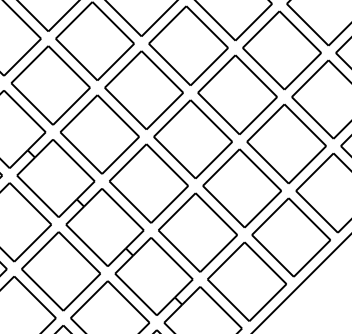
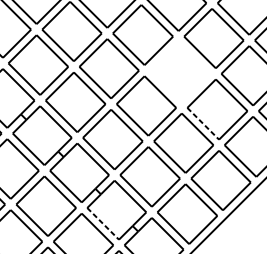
part: (237, 94) -> (180, 71), removed
line: (267, 162) -> (202, 123), solid -> dashed
line: (136, 294) -> (103, 223), solid -> dashed

